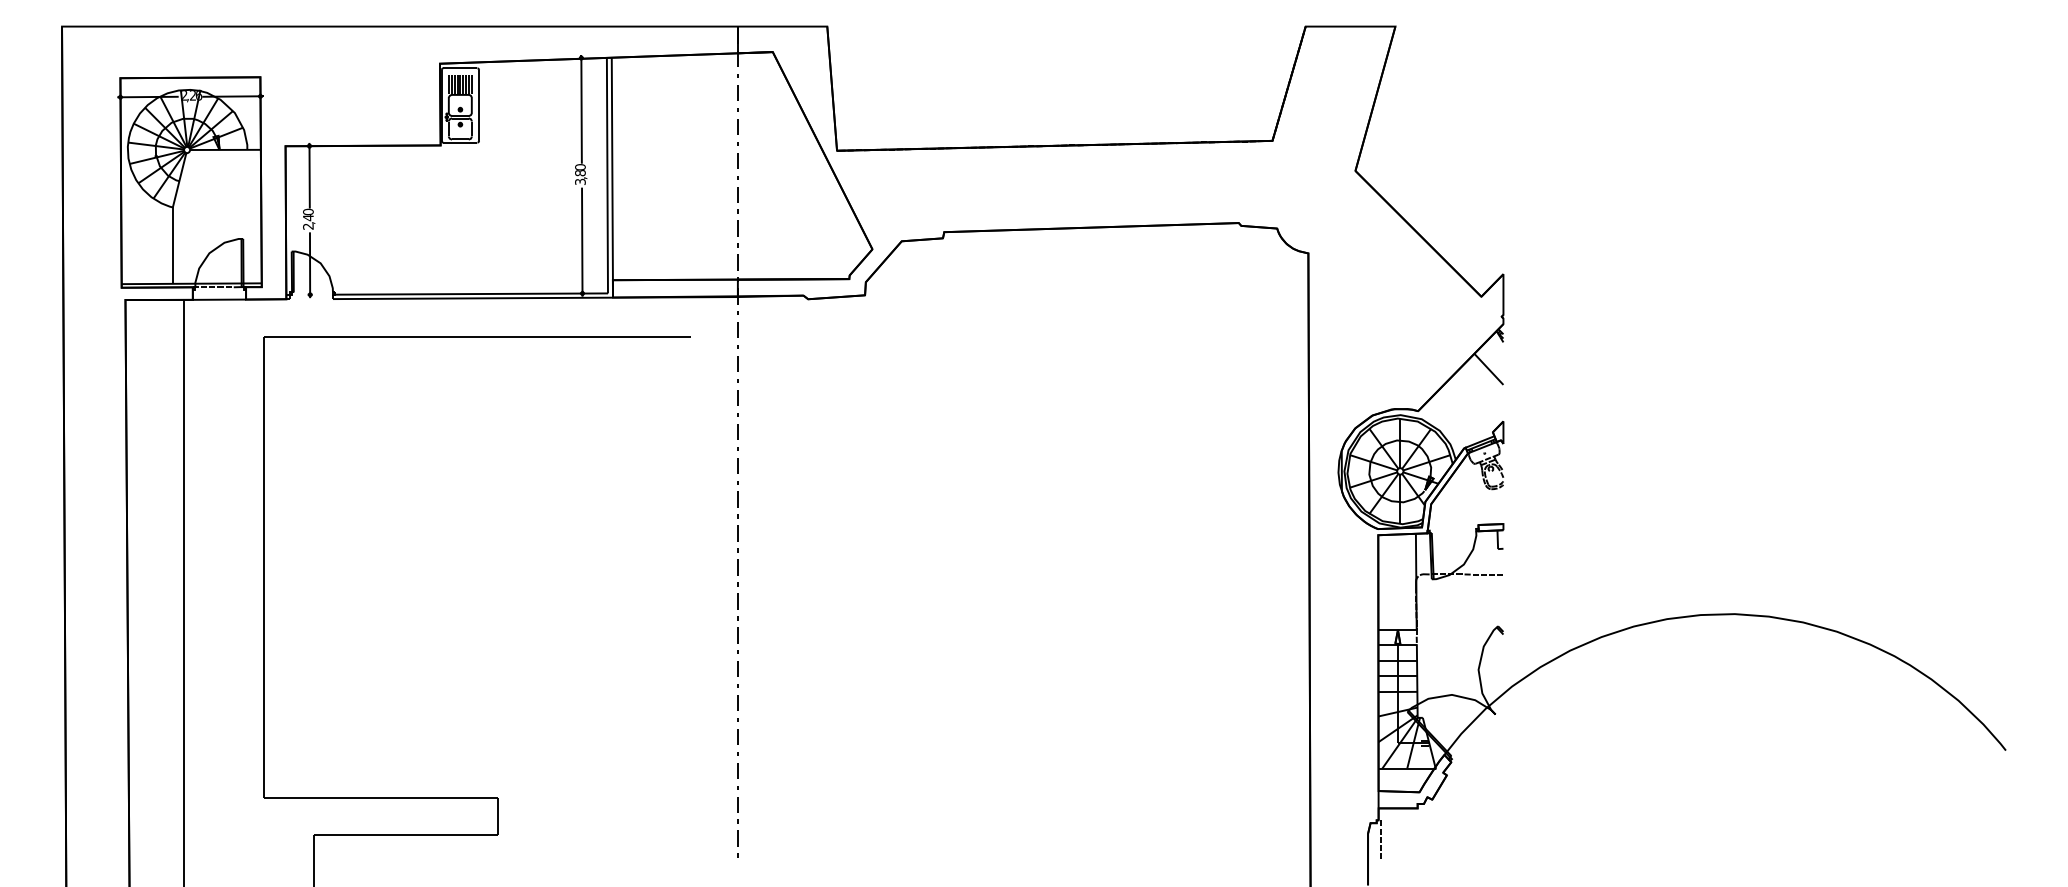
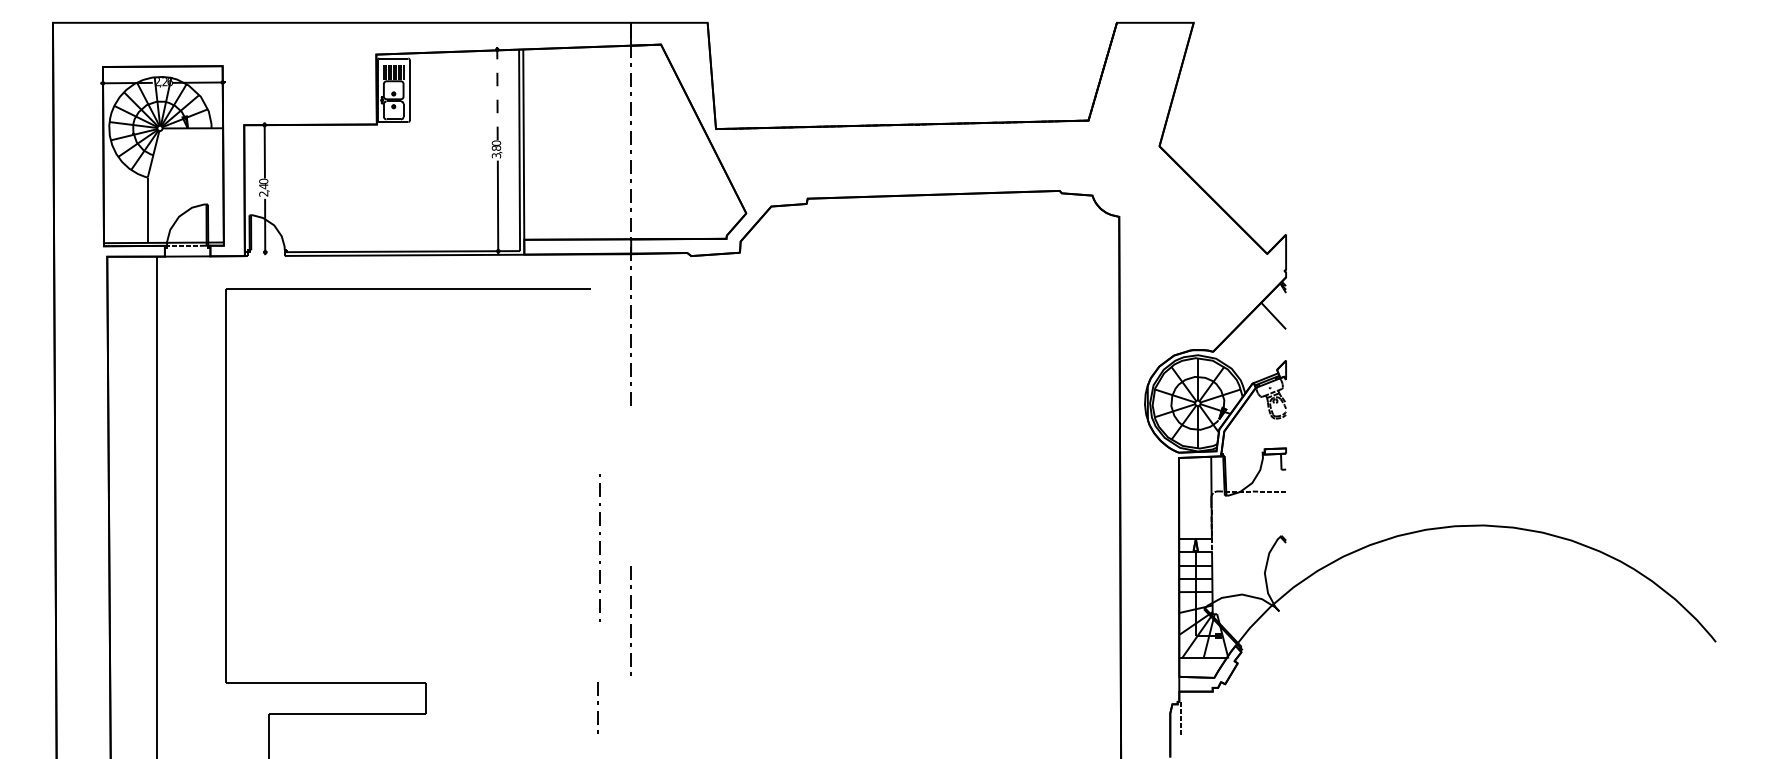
line: (581, 111) -> (497, 95), solid -> dashed
line: (737, 567) -> (600, 548), moved
line: (737, 830) -> (597, 710), moved

